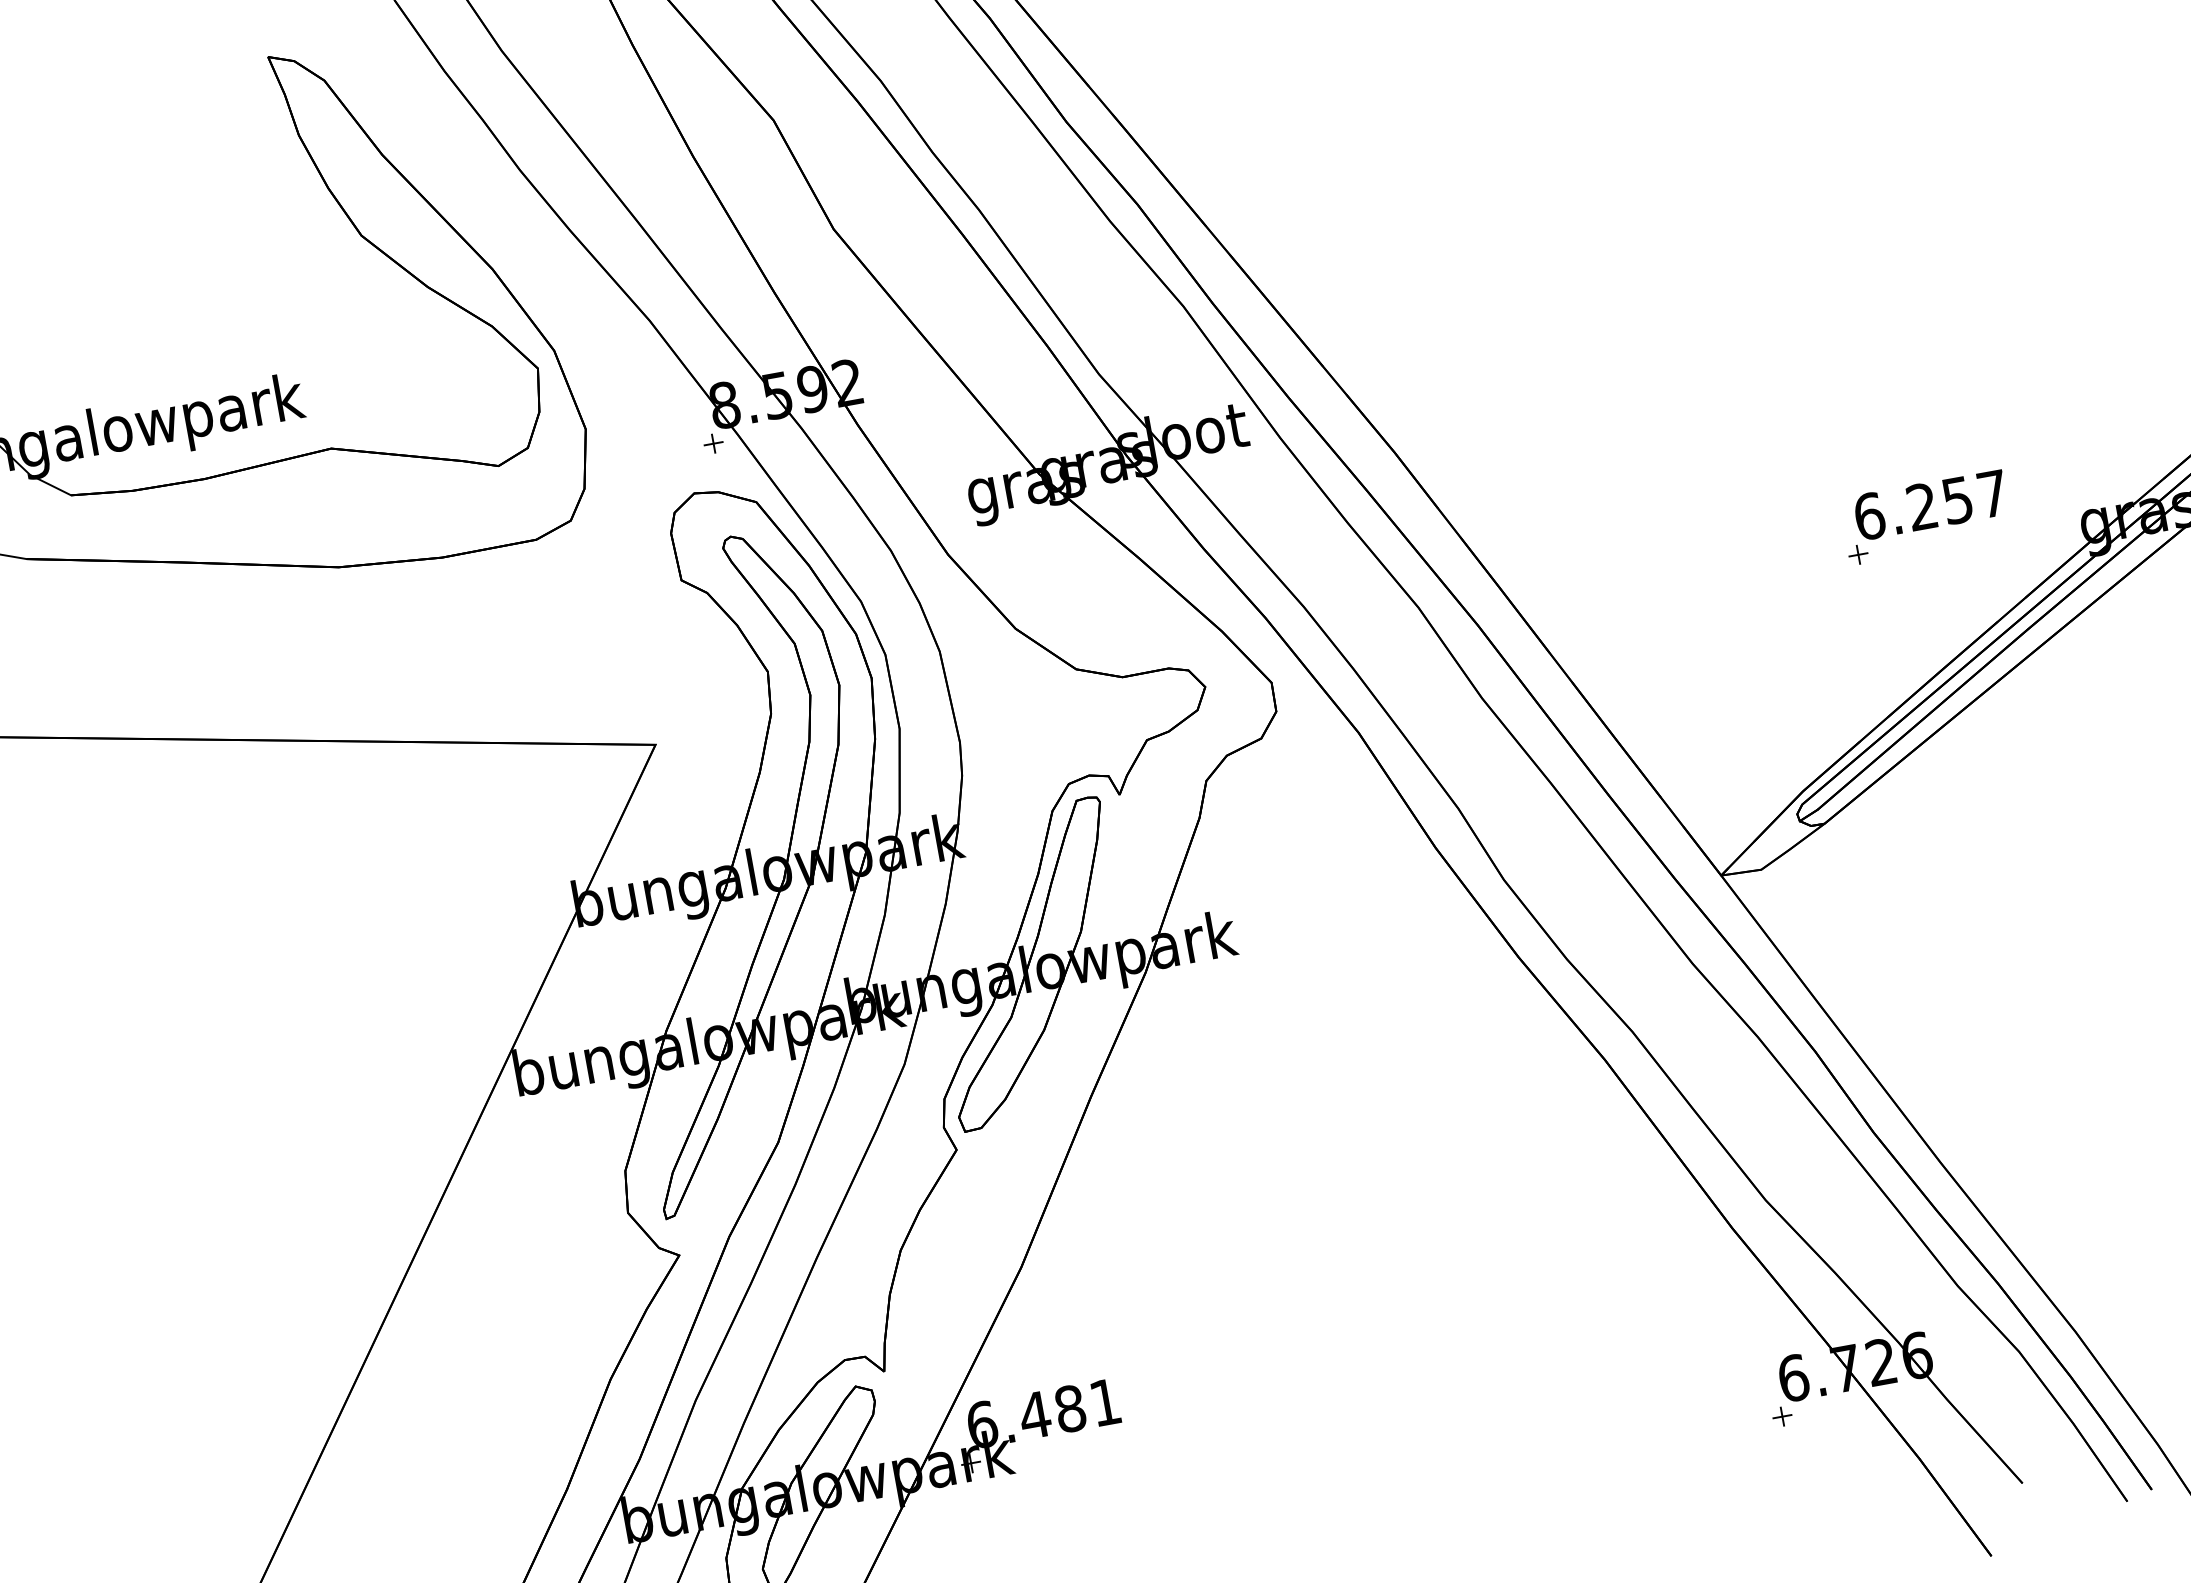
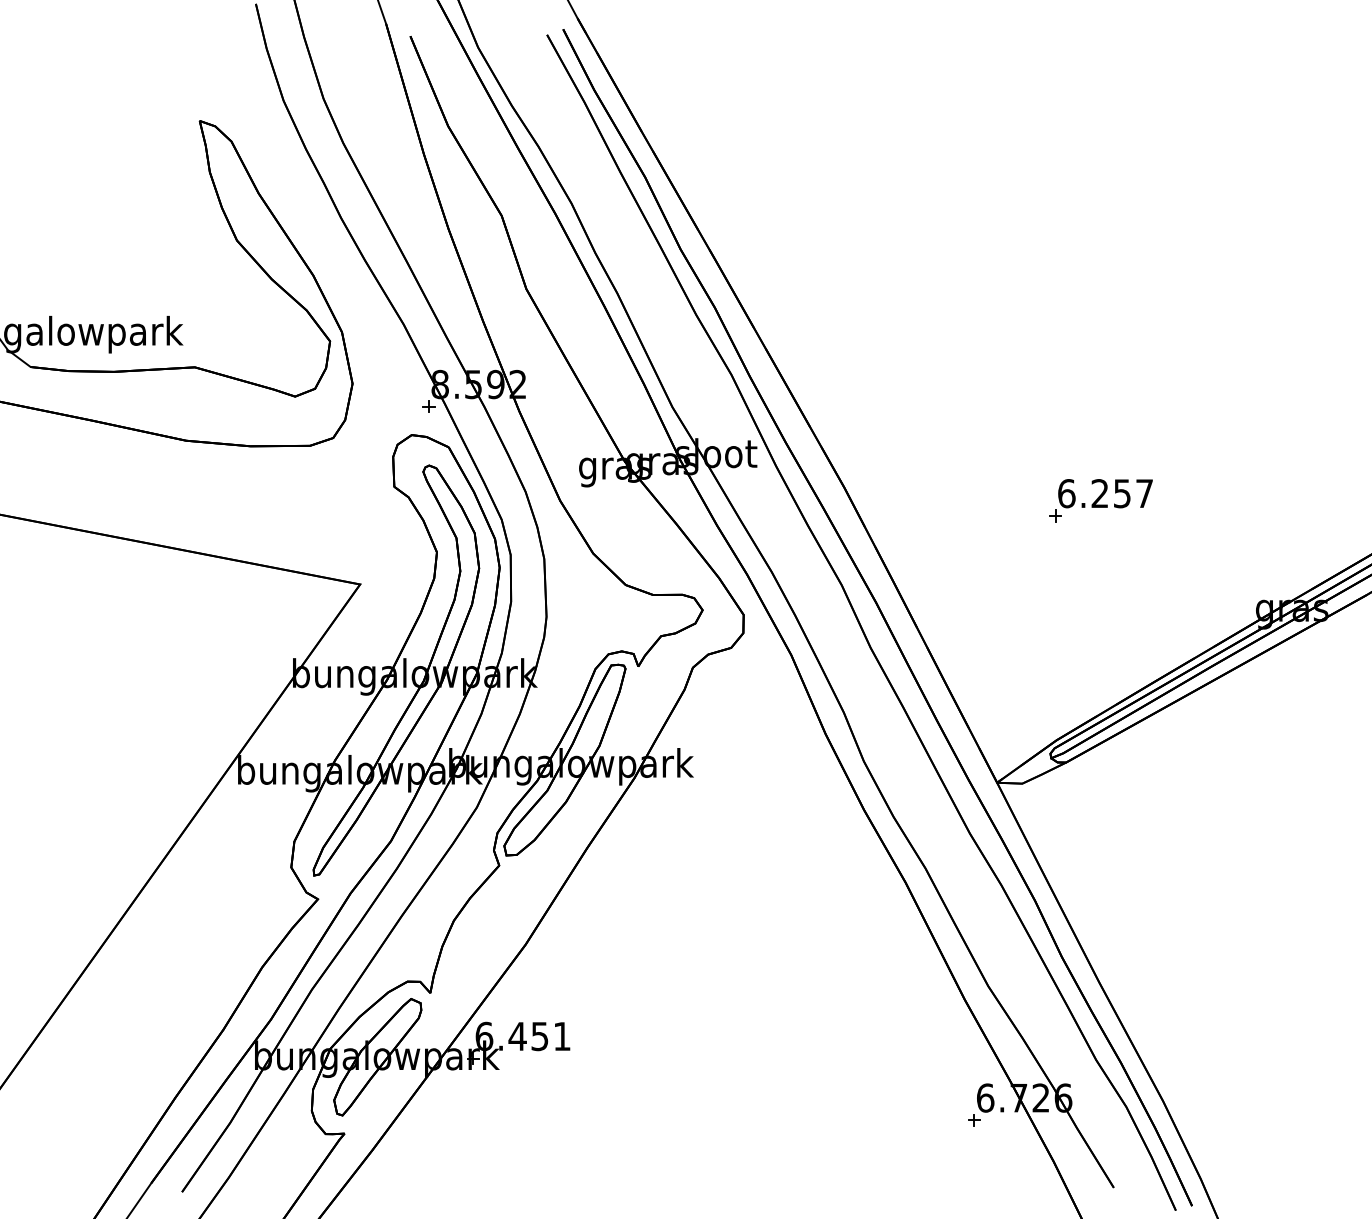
part: (1924, 517) -> (1100, 500), moved
text: (1069, 1409) -> (539, 1036), 6.481 -> 6.451

